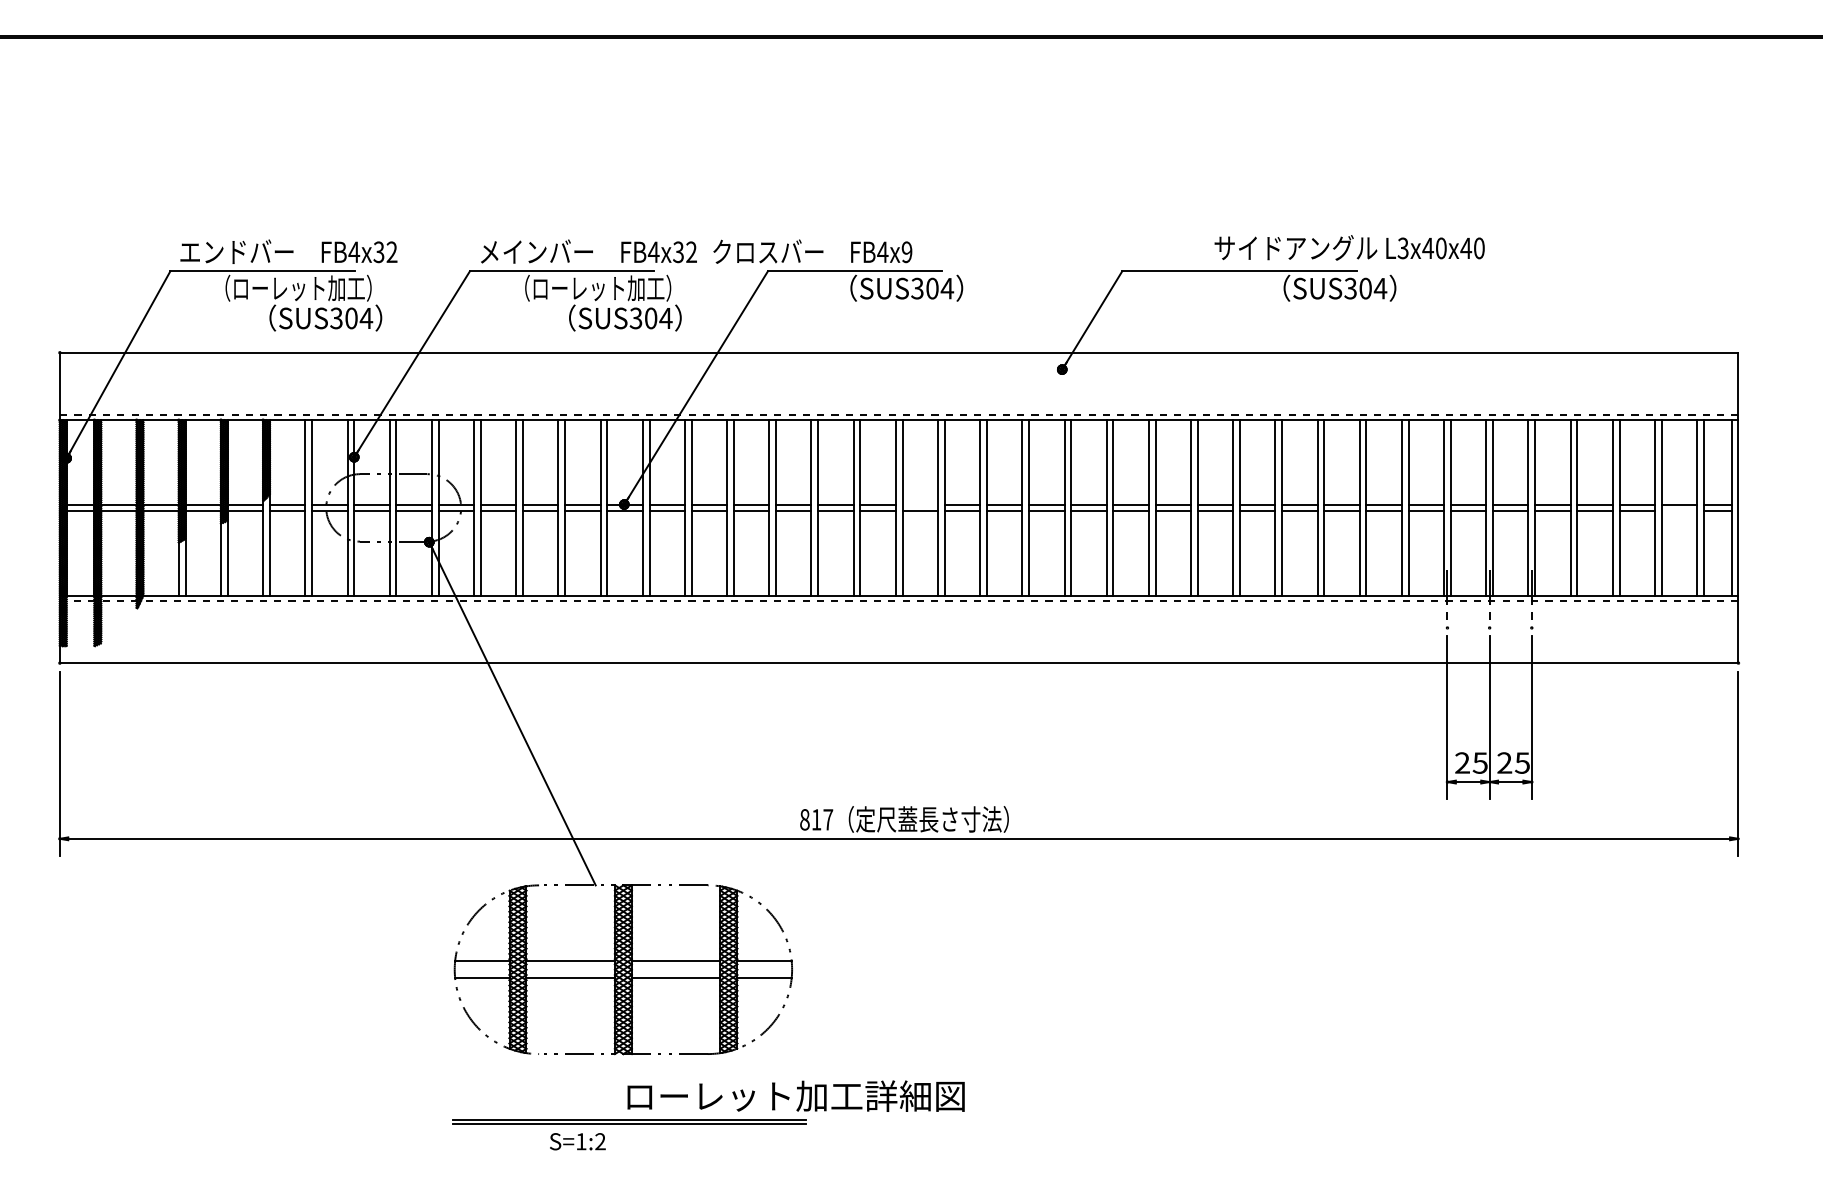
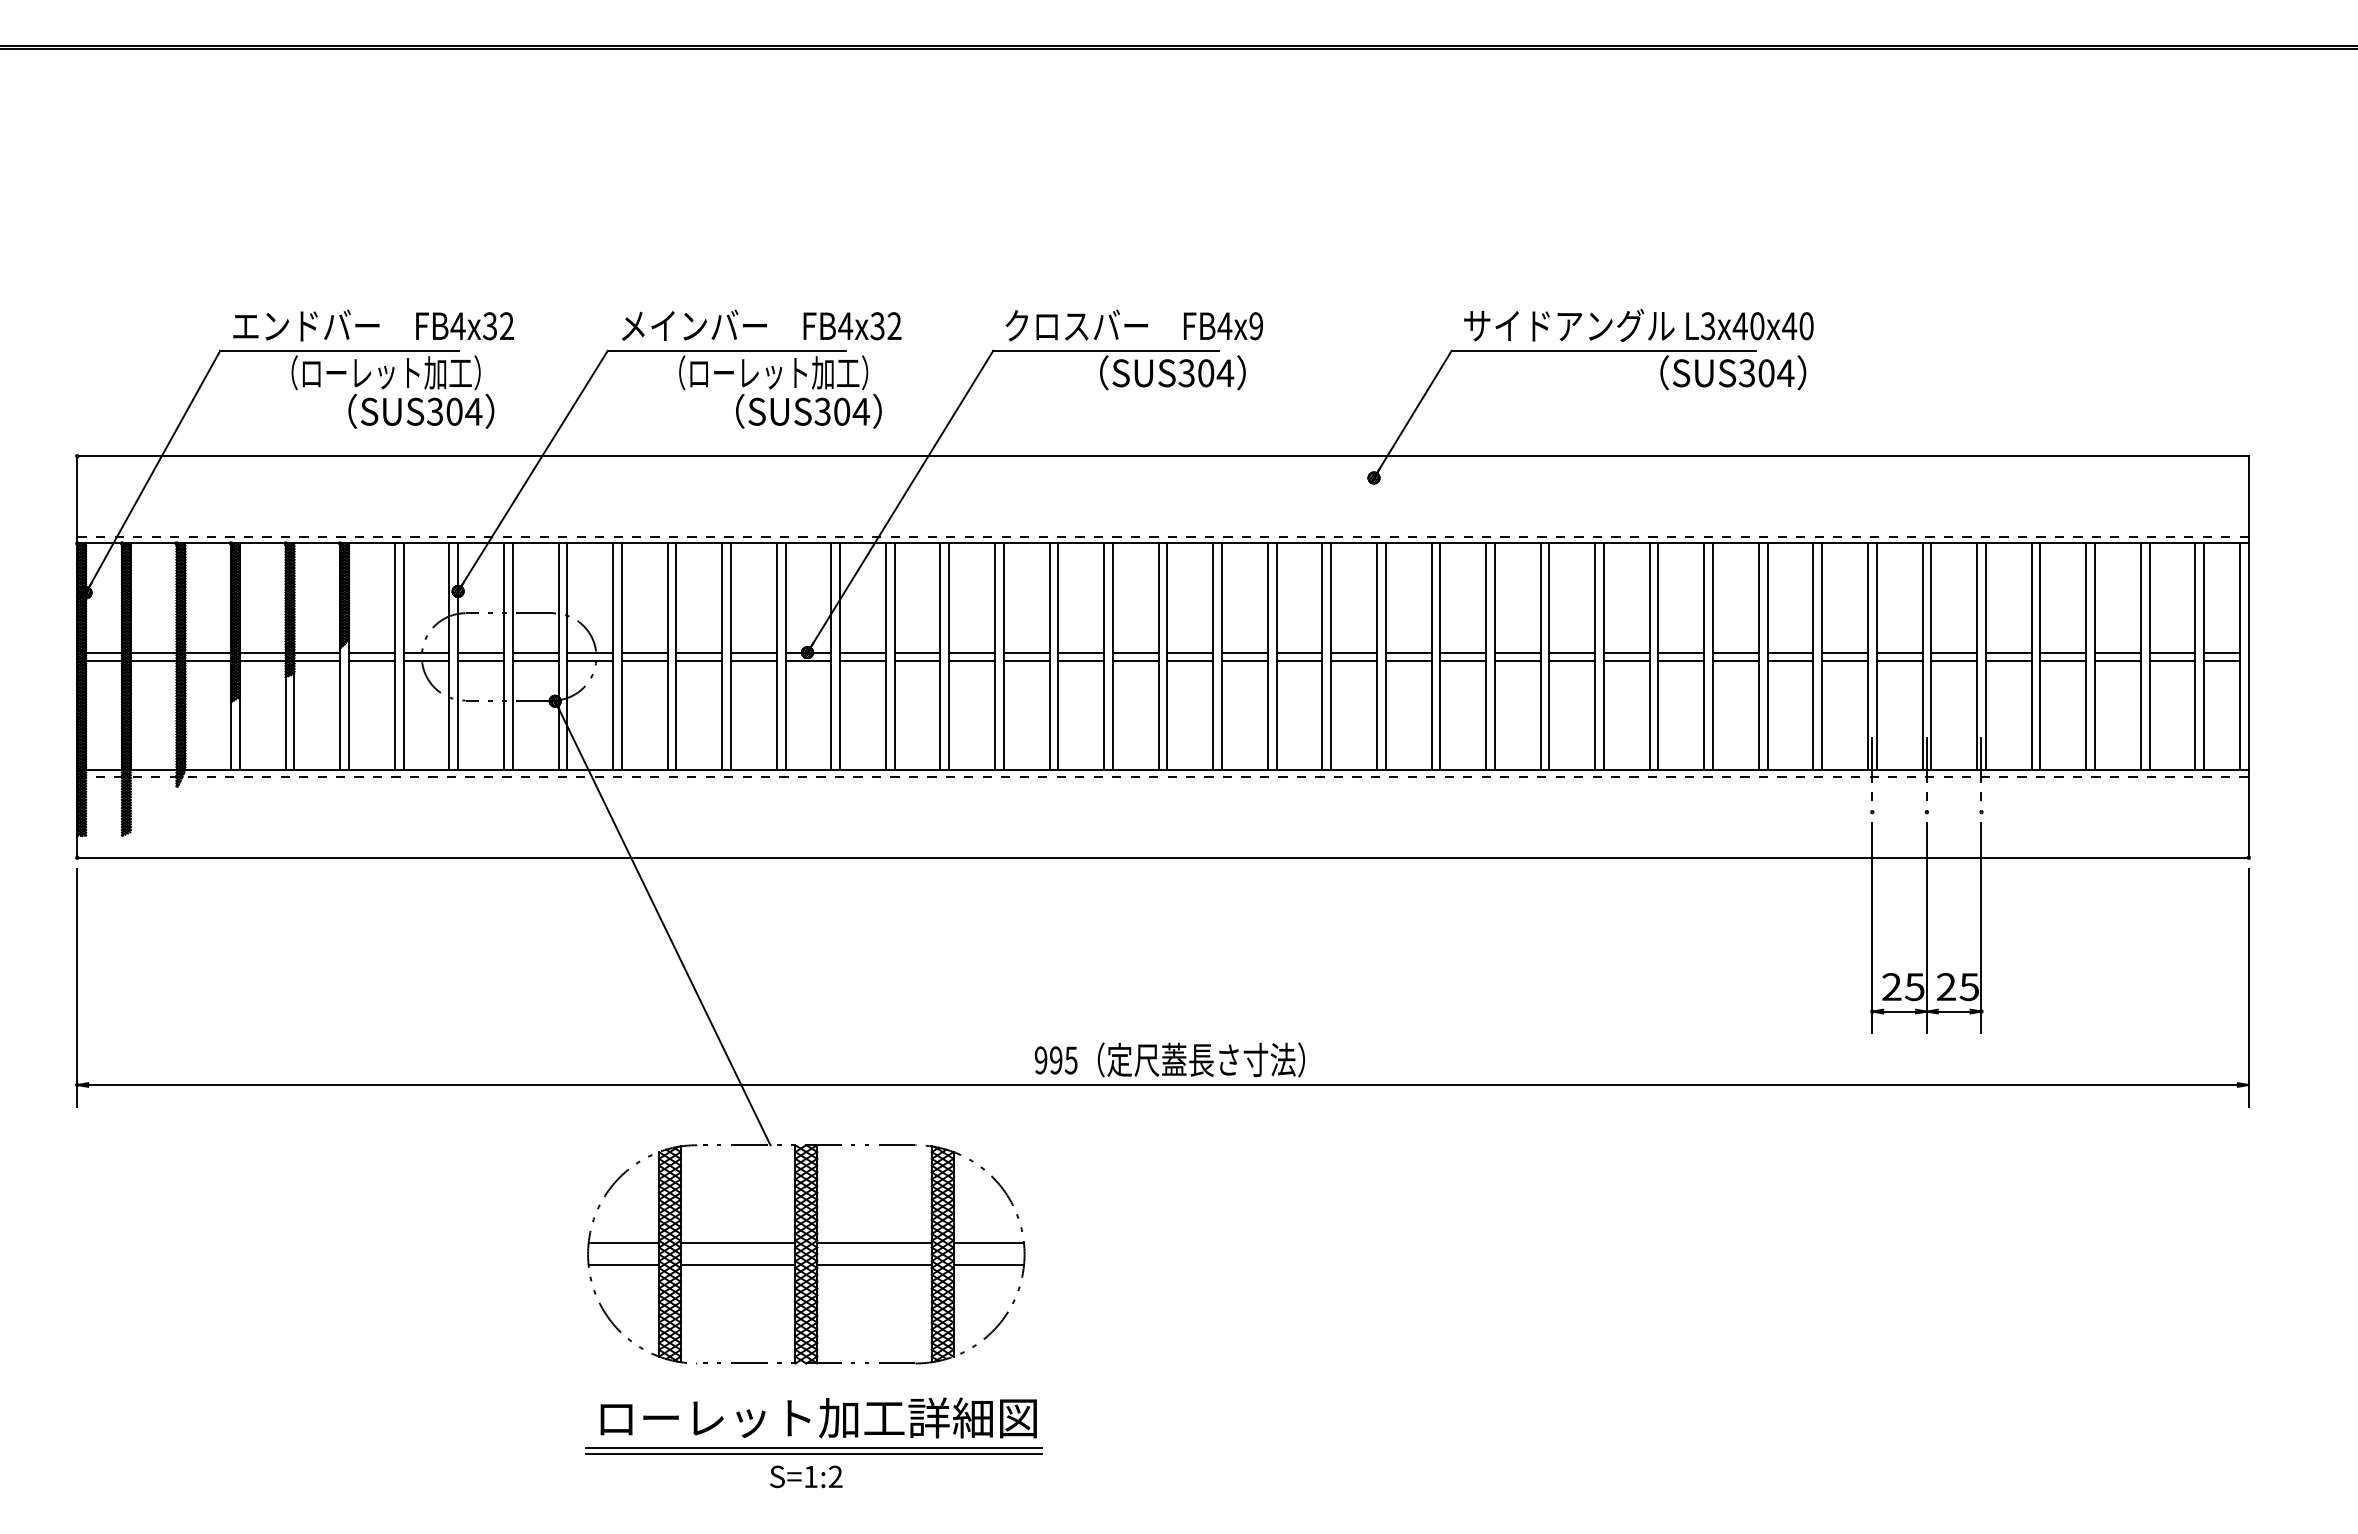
text: (1349, 247) -> (1638, 325), moved
text: (812, 251) -> (1133, 325), moved
line: (920, 504) -> (1190, 652), added
line: (1679, 511) -> (2172, 661), added
text: (816, 819) -> (1055, 1060), 817 -> 995
text: (795, 1095) -> (818, 1417), moved
text: (577, 1141) -> (806, 1476), moved

